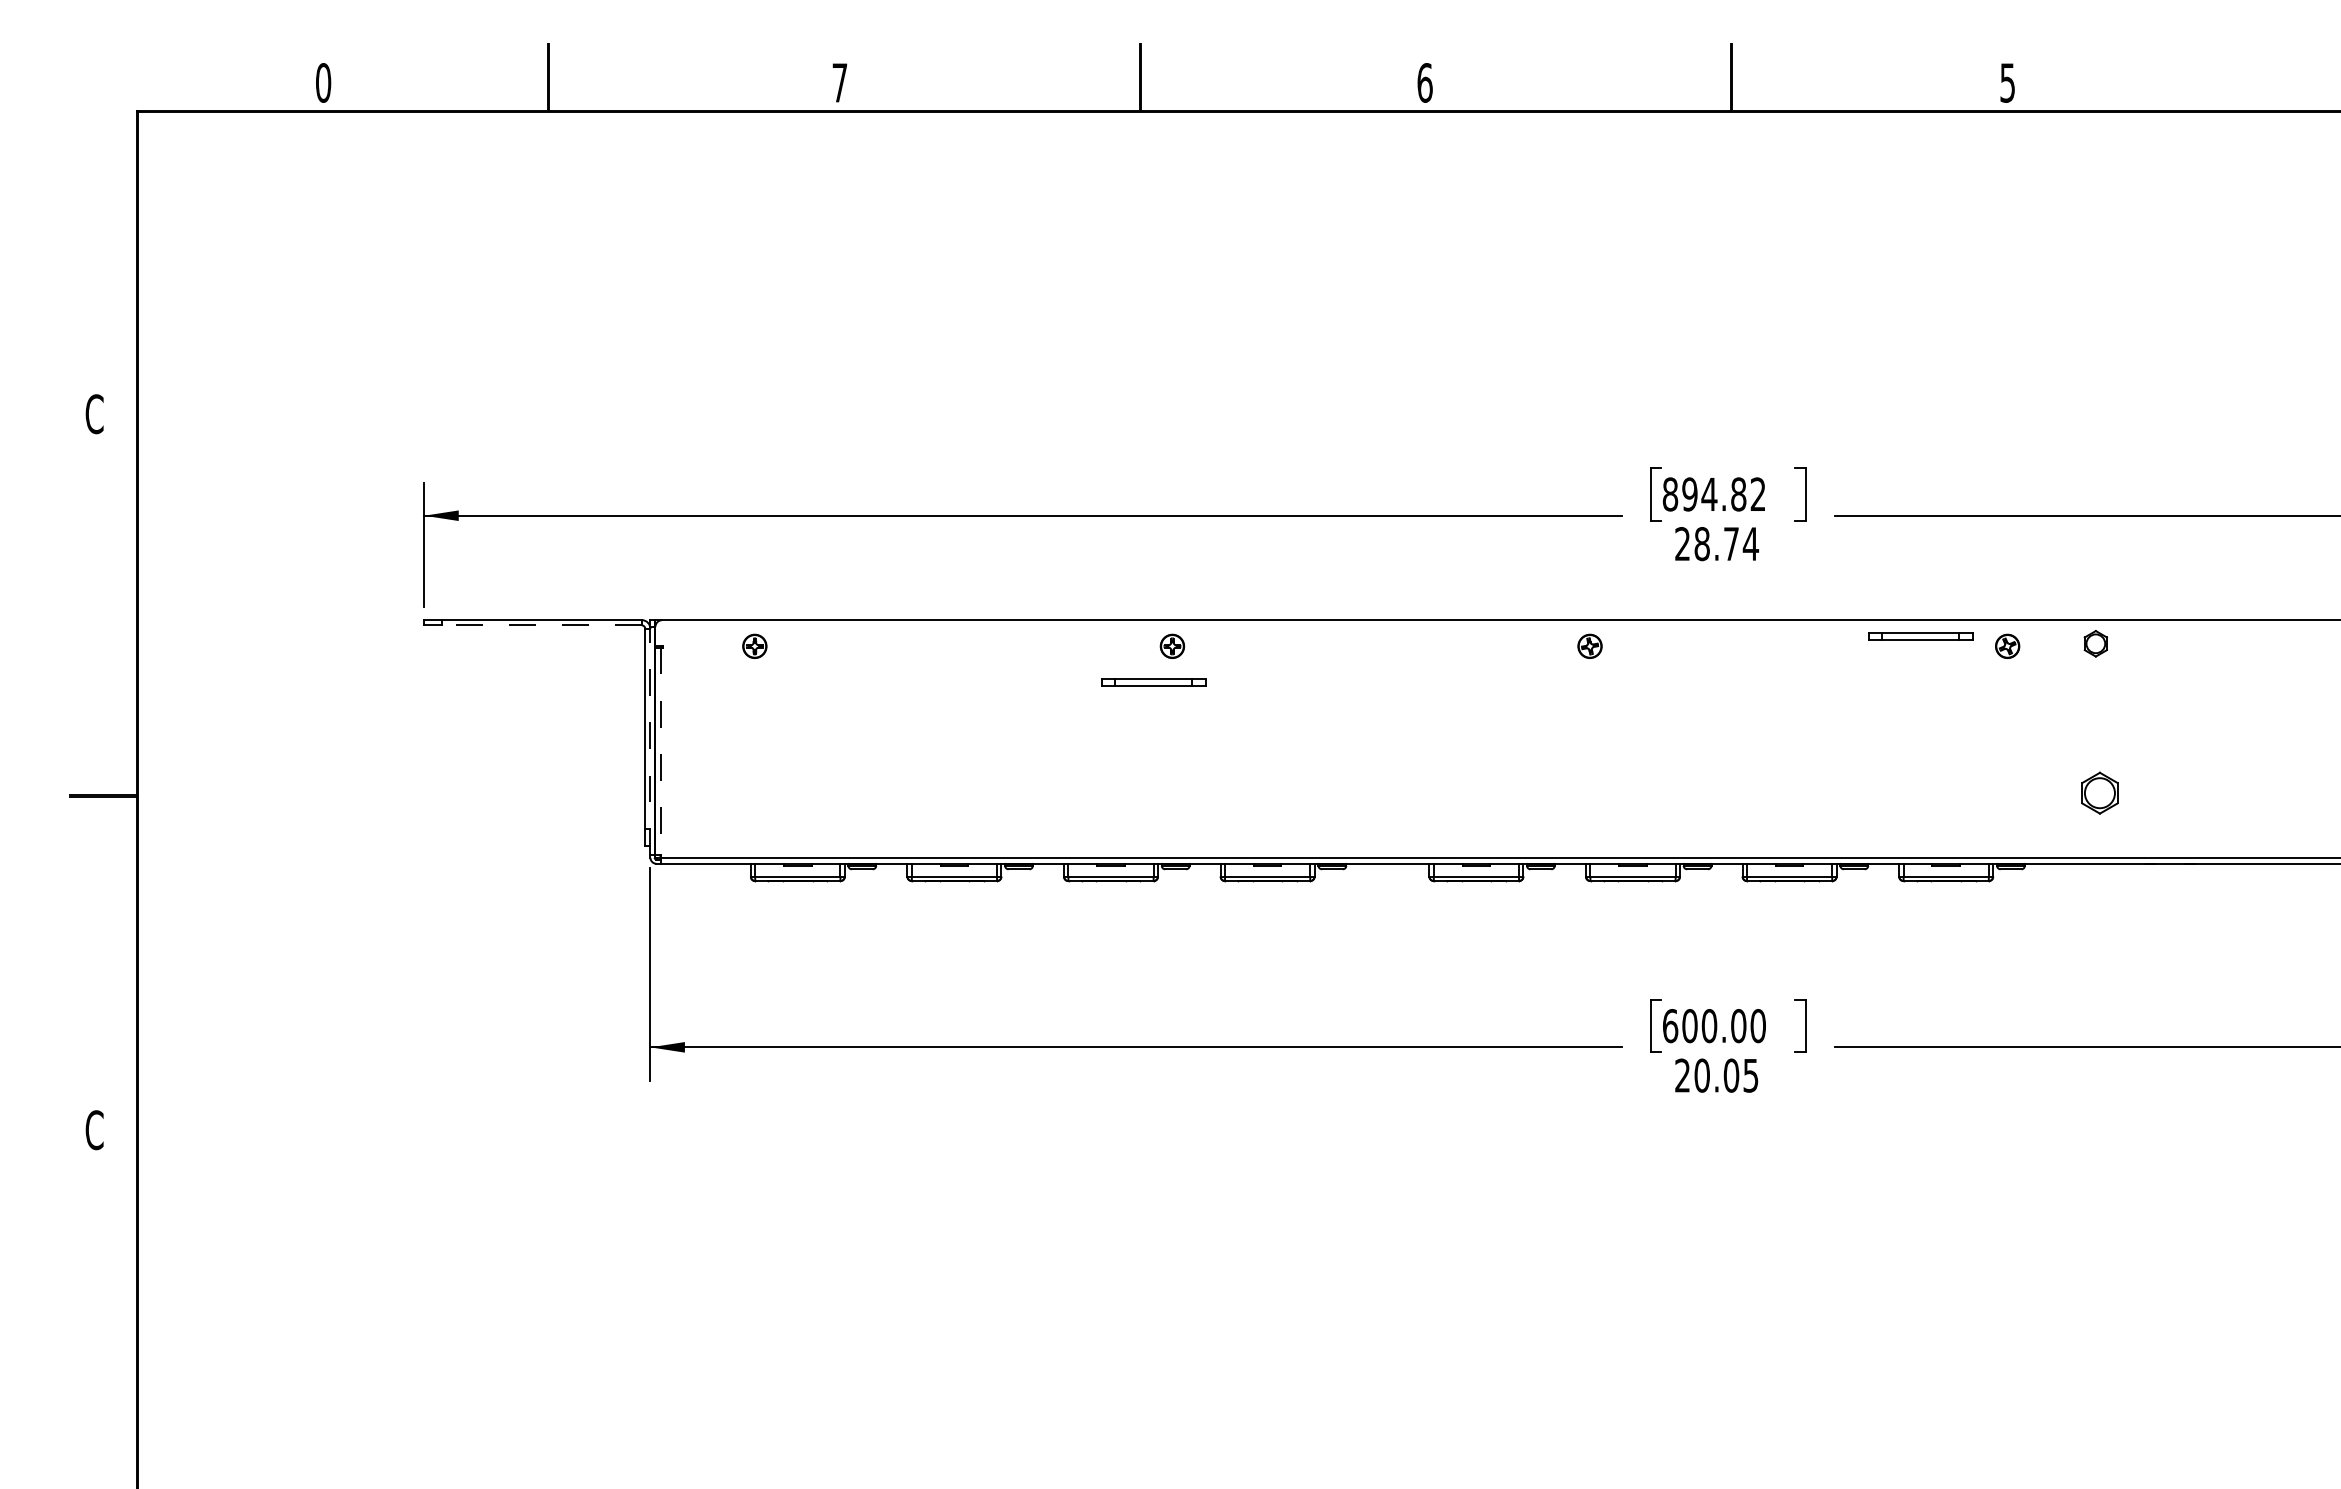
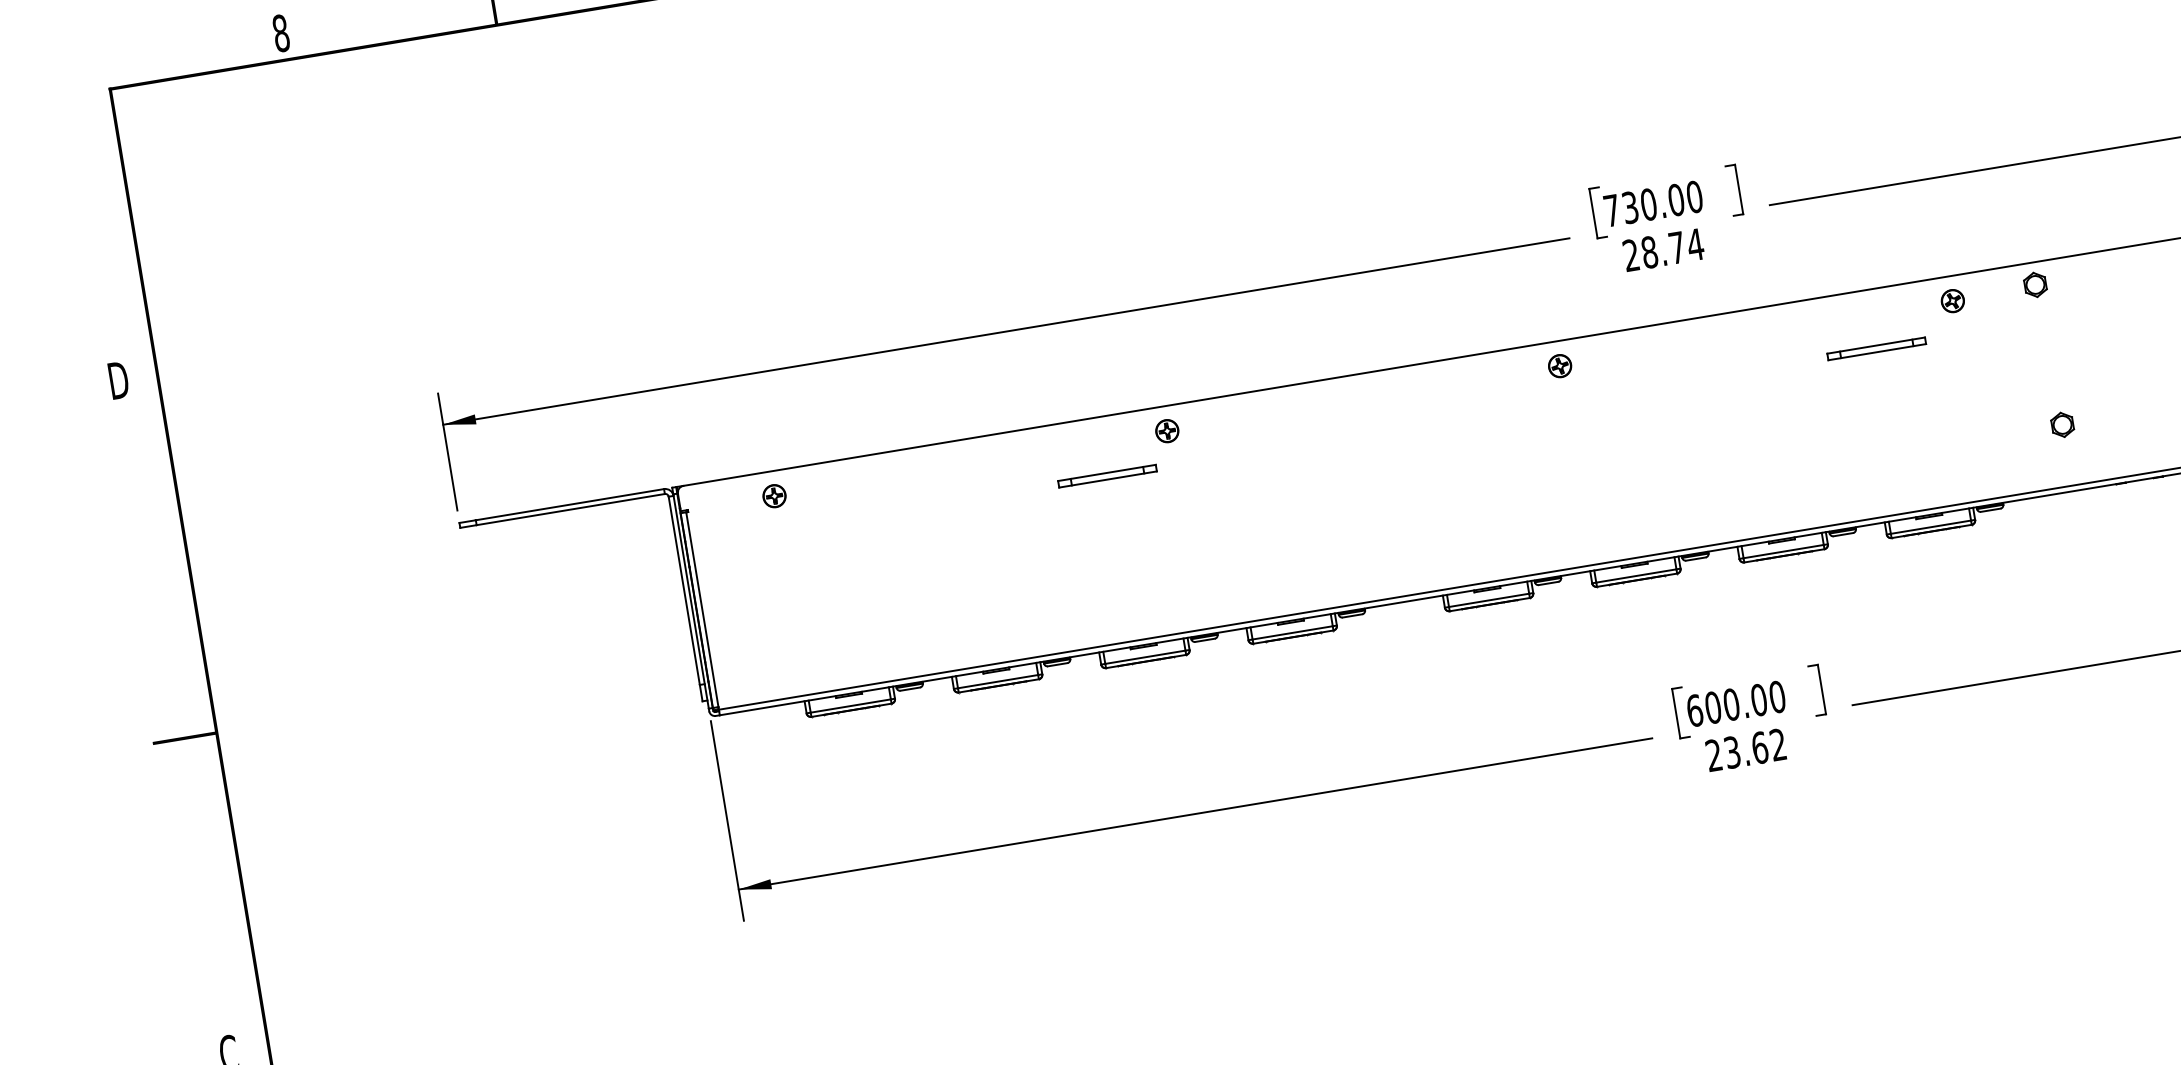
text: (323, 82) -> (280, 32), 0 -> 8
text: (95, 414) -> (118, 380), C -> D
text: (1713, 494) -> (1652, 204), 894.82 -> 730.00
line: (541, 625) -> (570, 509), dashed -> solid
part: (1920, 636) -> (1876, 348), moved
part: (1153, 682) -> (1107, 476), moved
line: (650, 741) -> (691, 601), dashed -> solid
line: (660, 751) -> (702, 609), dashed -> solid
part: (2099, 793) -> (2062, 425), size x0.62
text: (1726, 1075) -> (1755, 748), 20.05 -> 23.62

